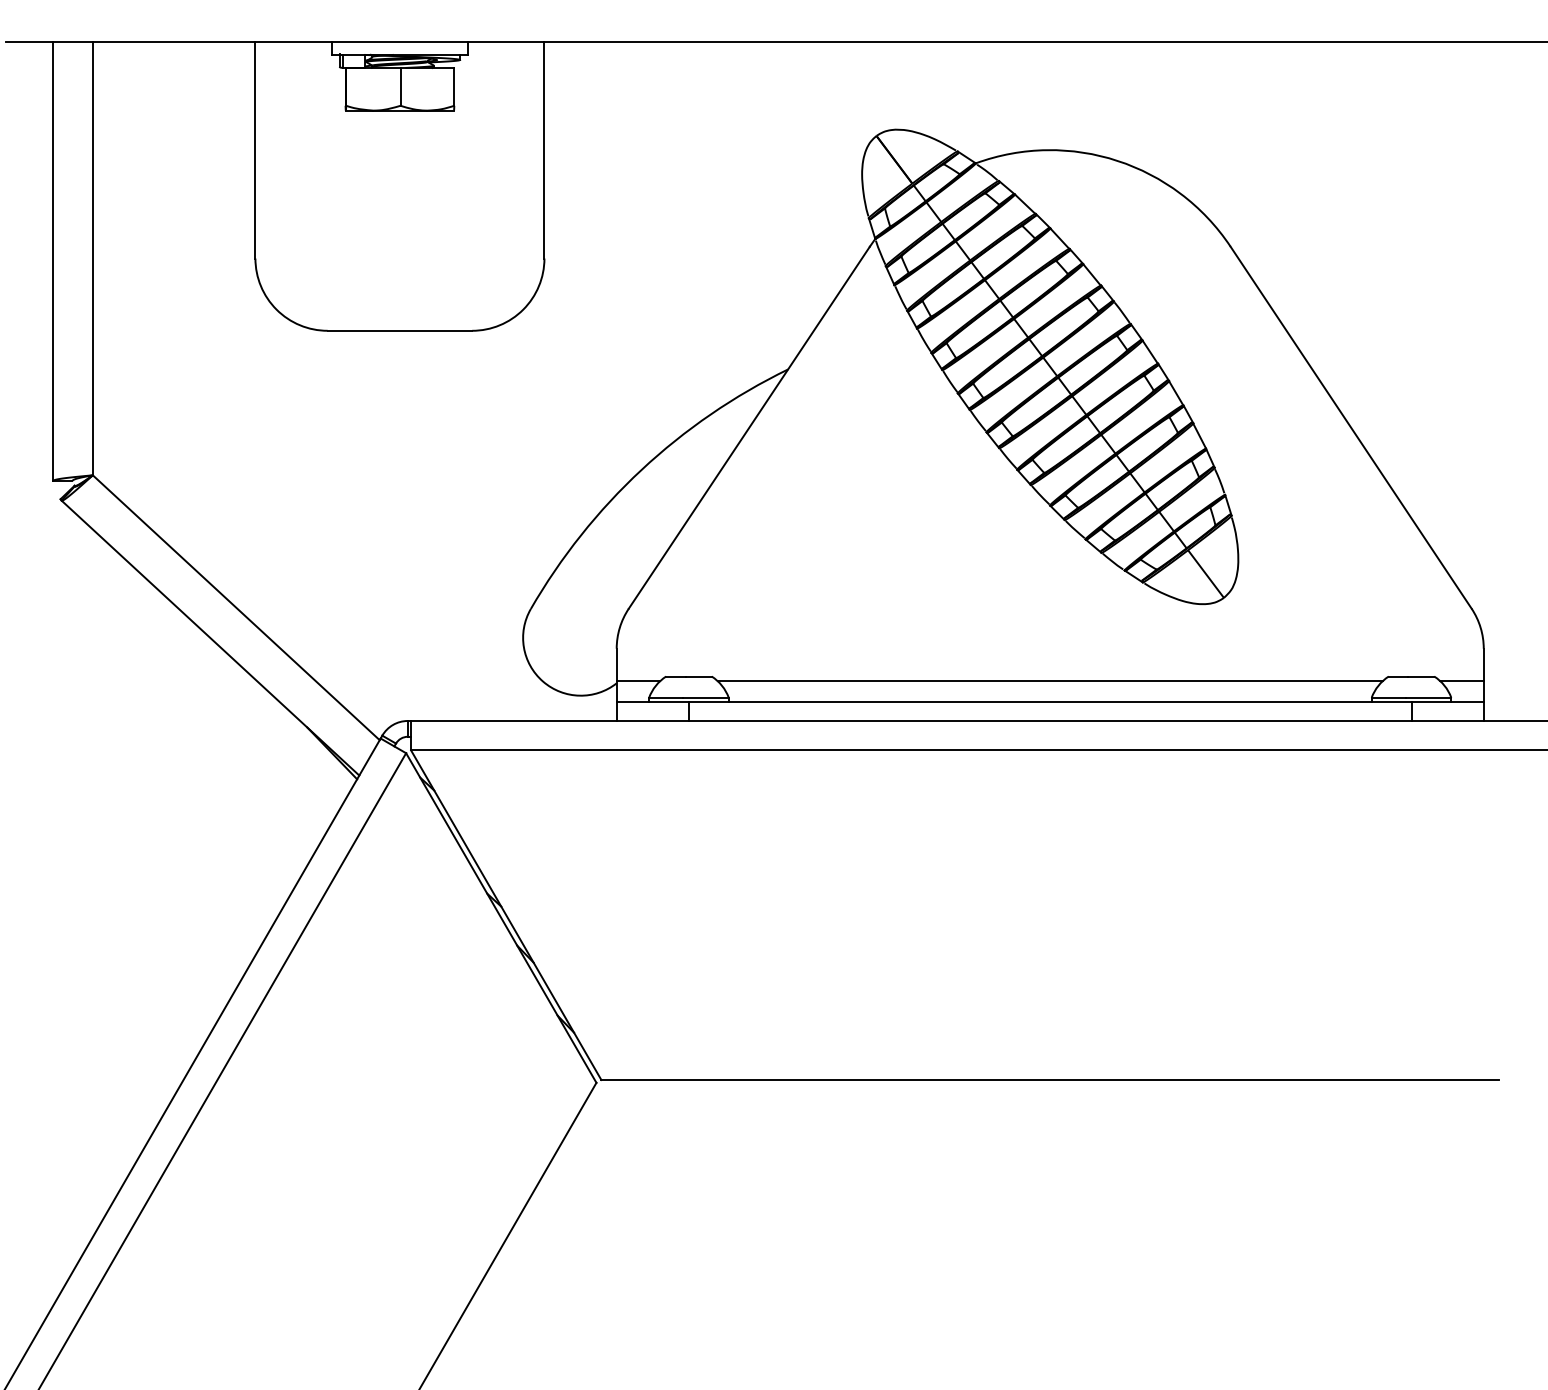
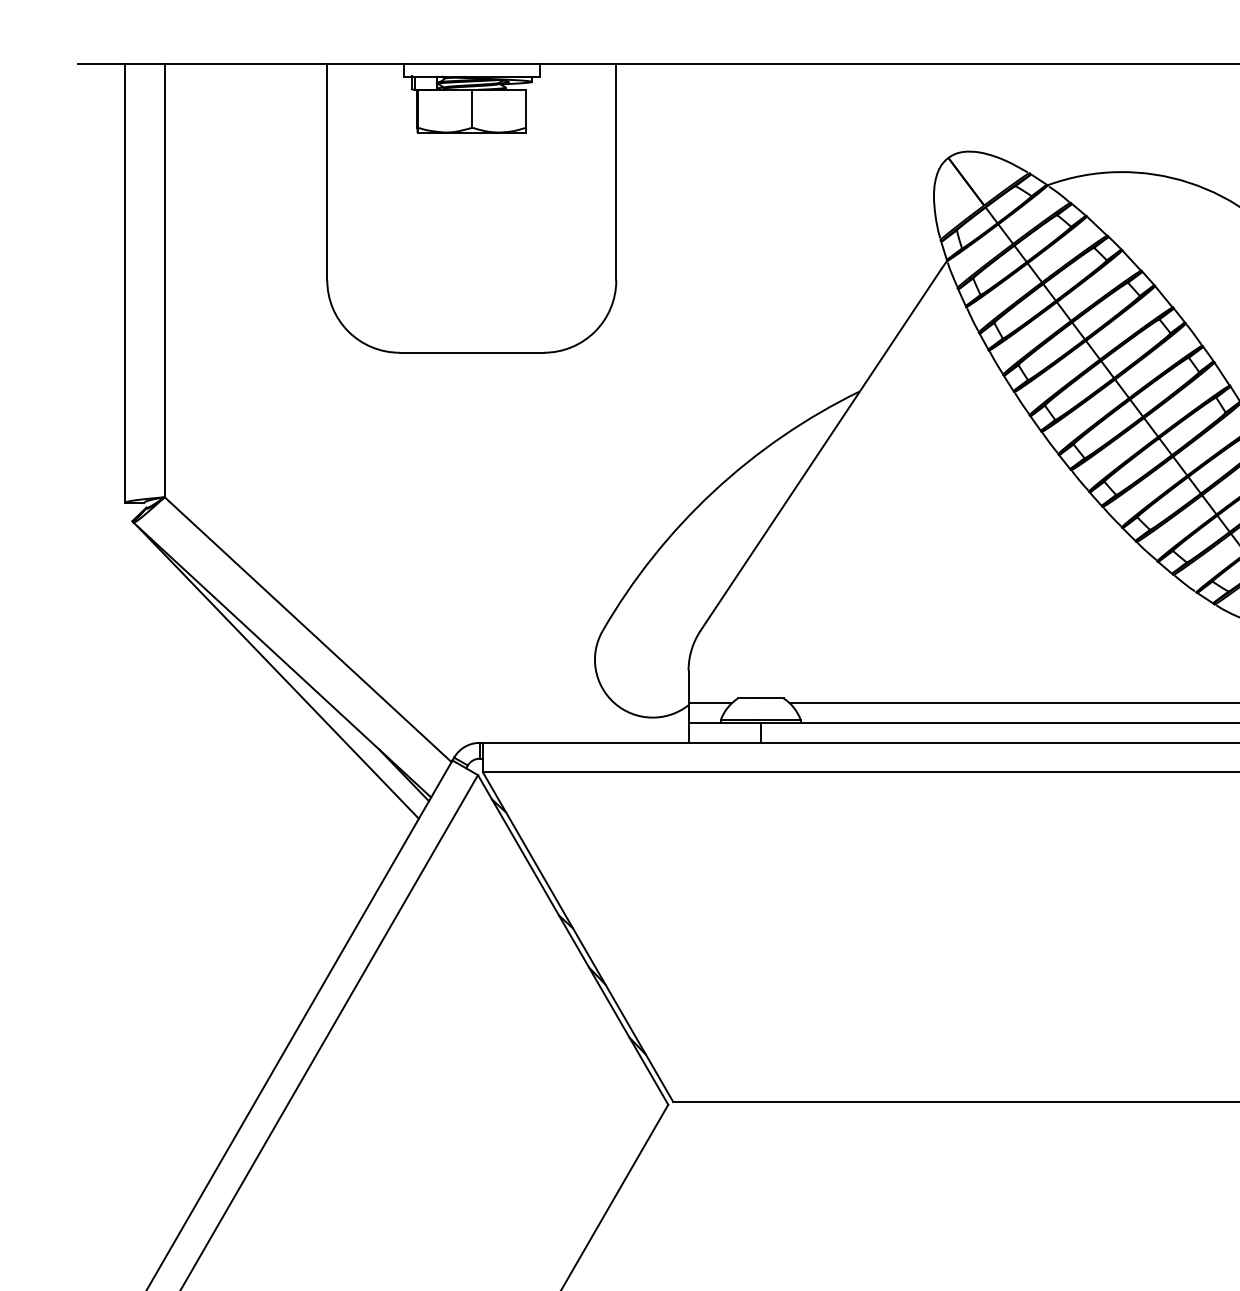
line: (205, 649) -> (277, 671), added

